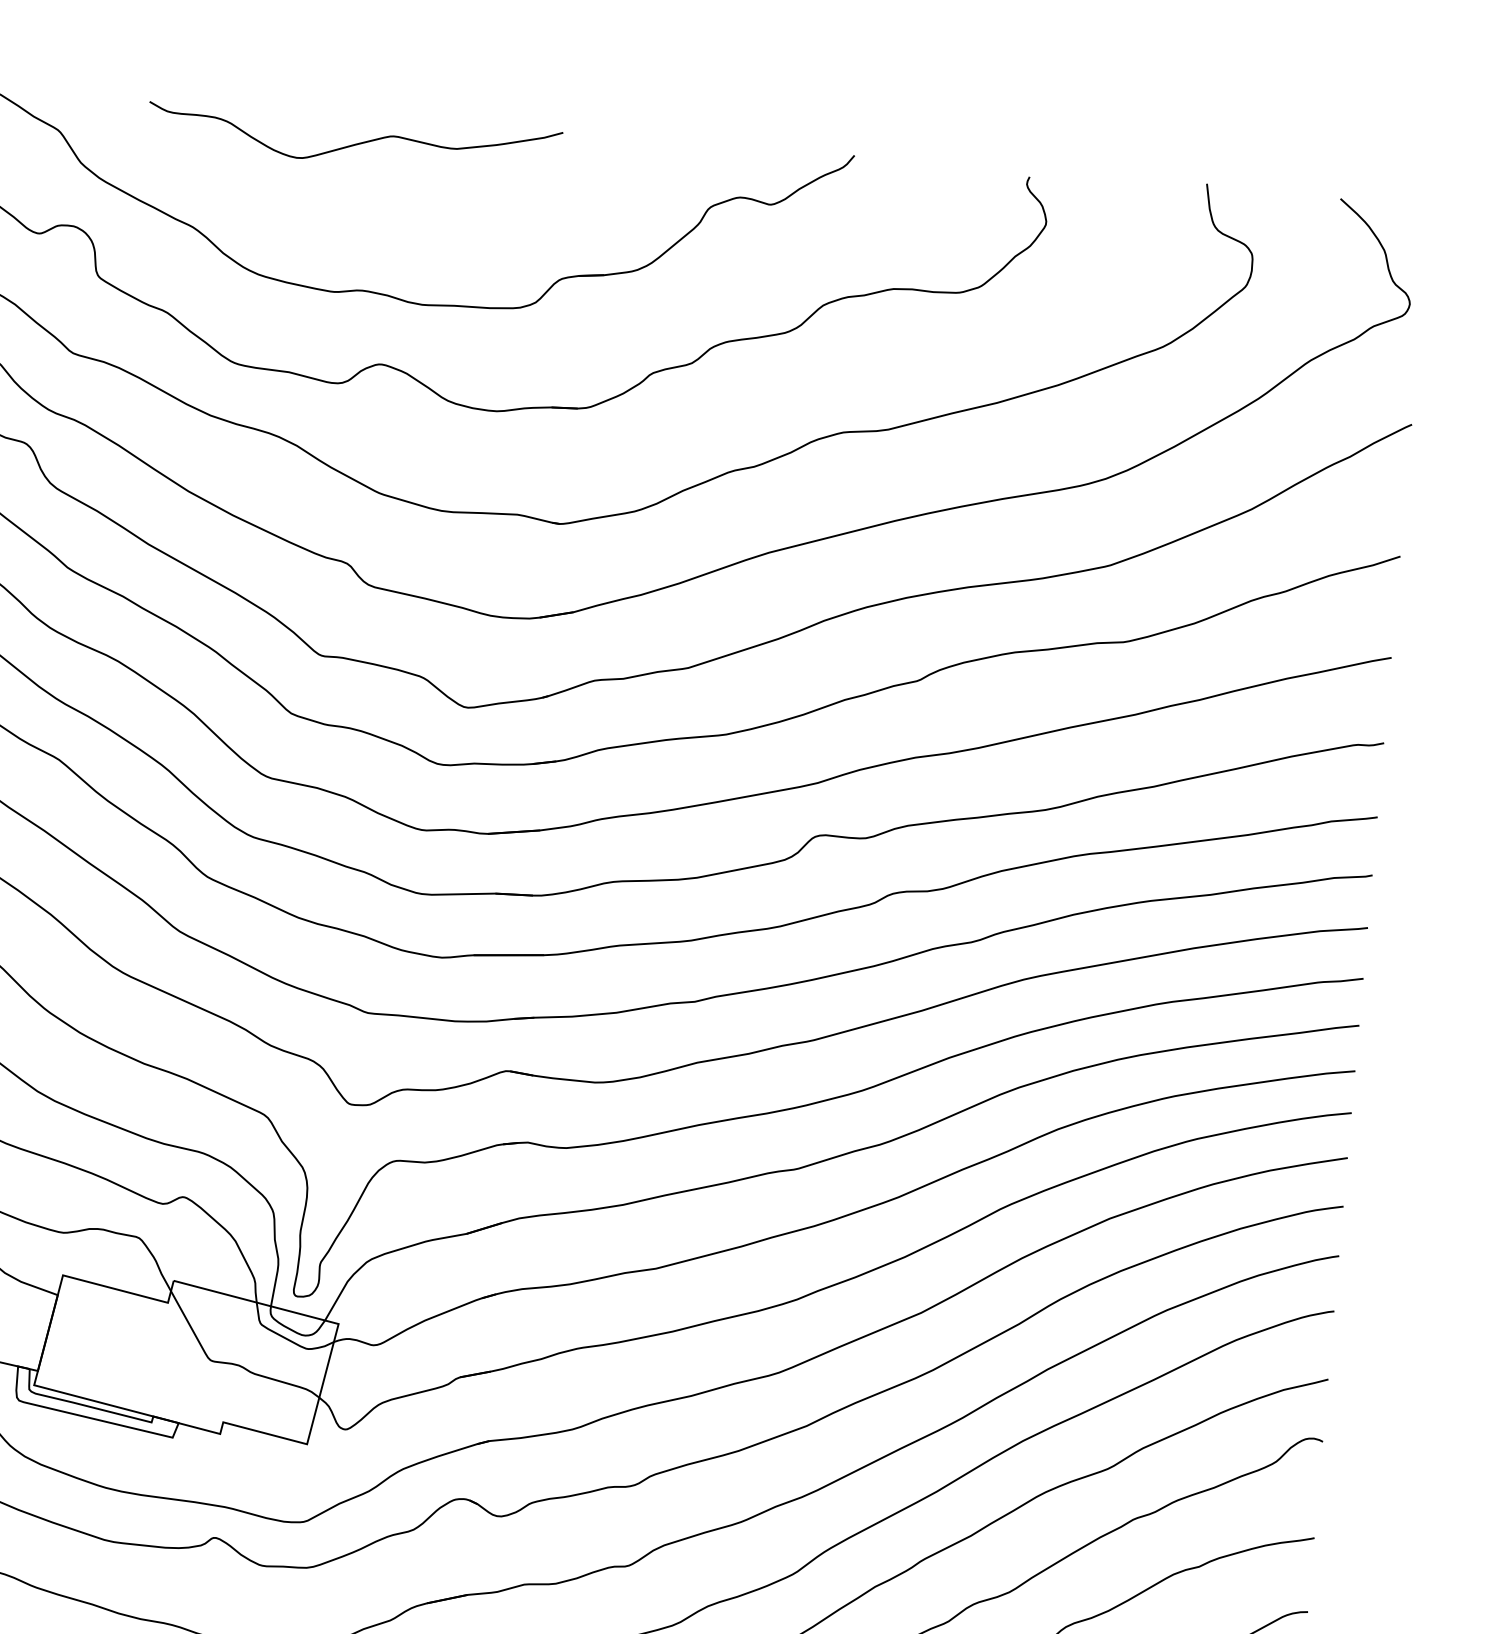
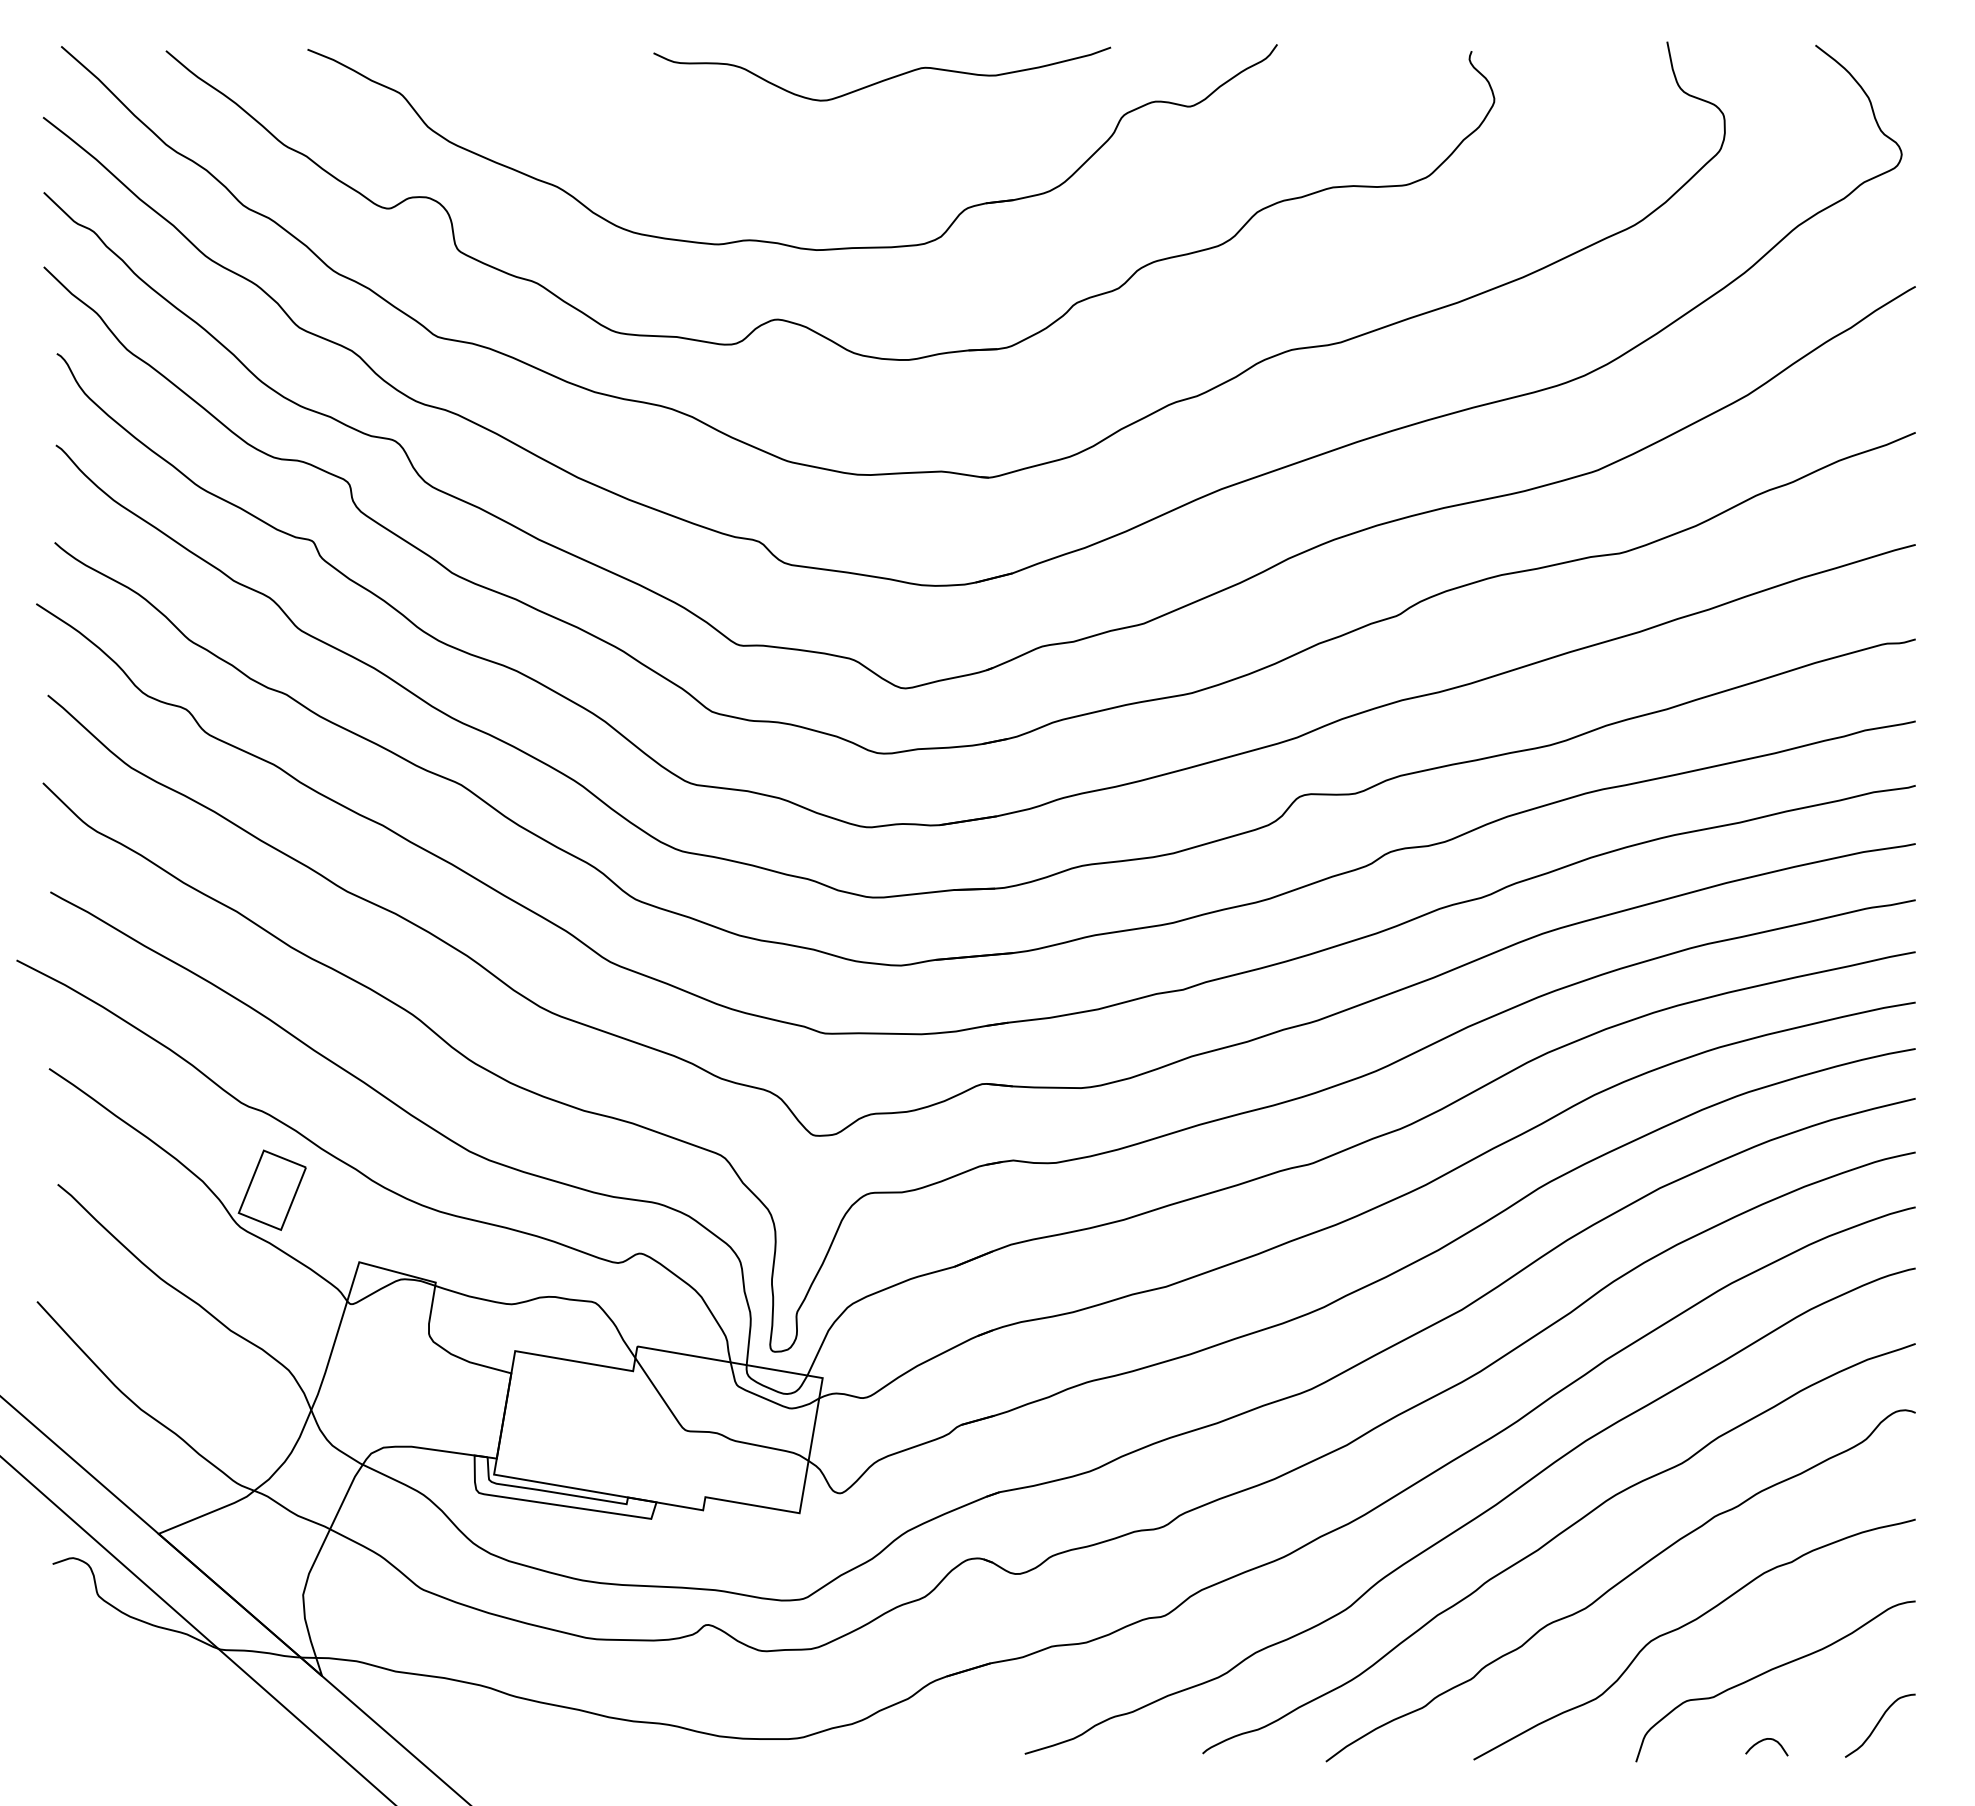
curve: (355, 143) -> (883, 79), moved

